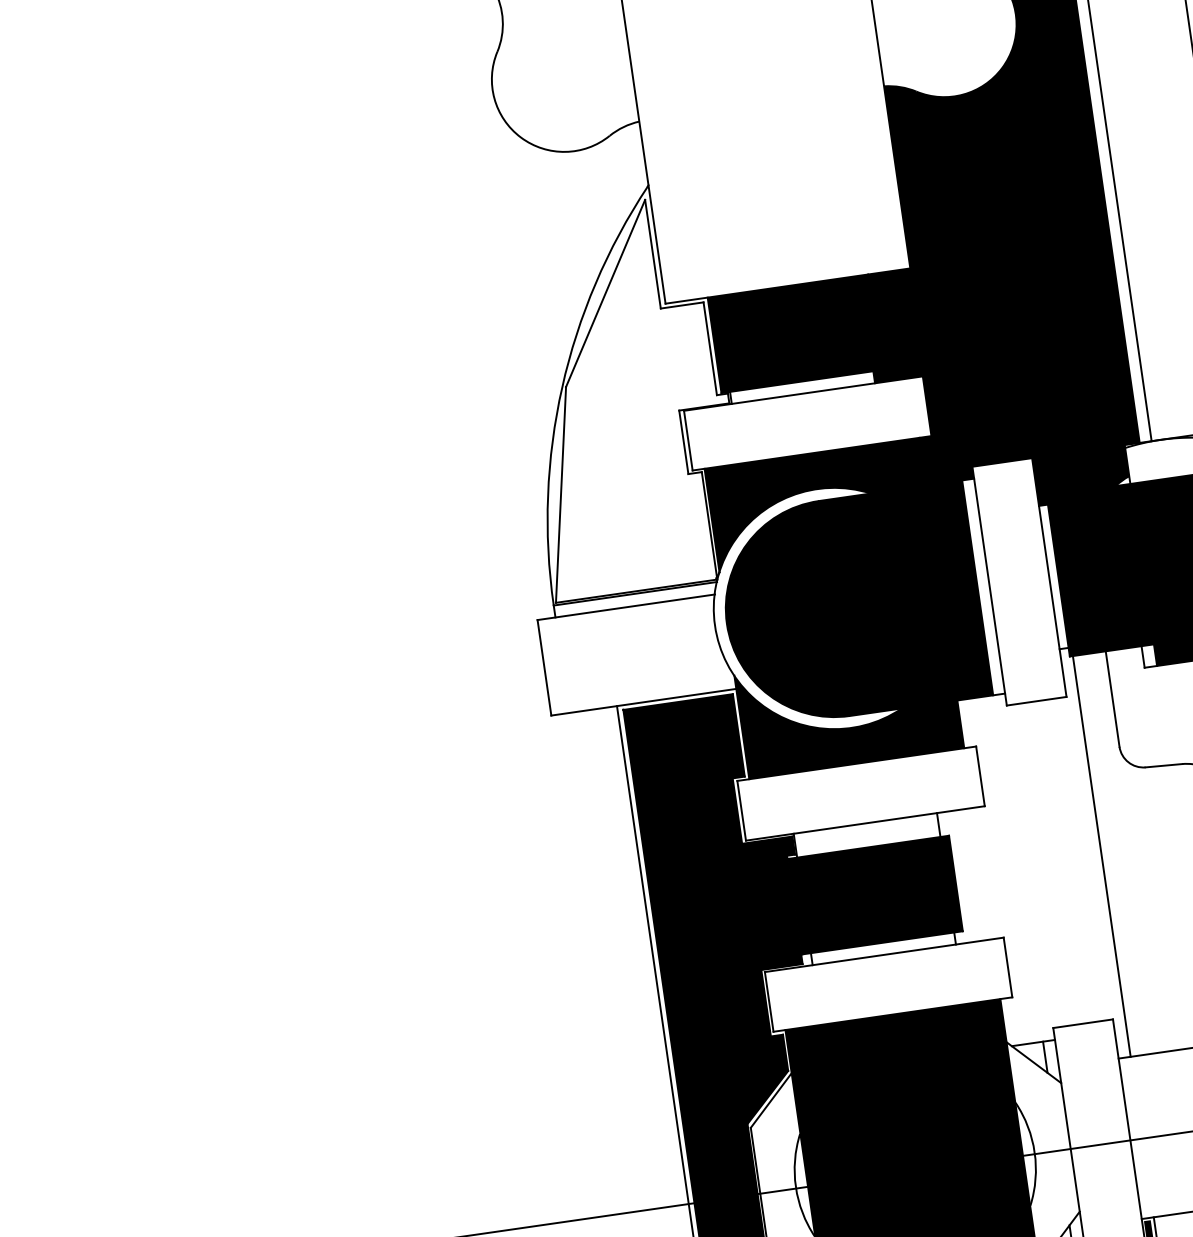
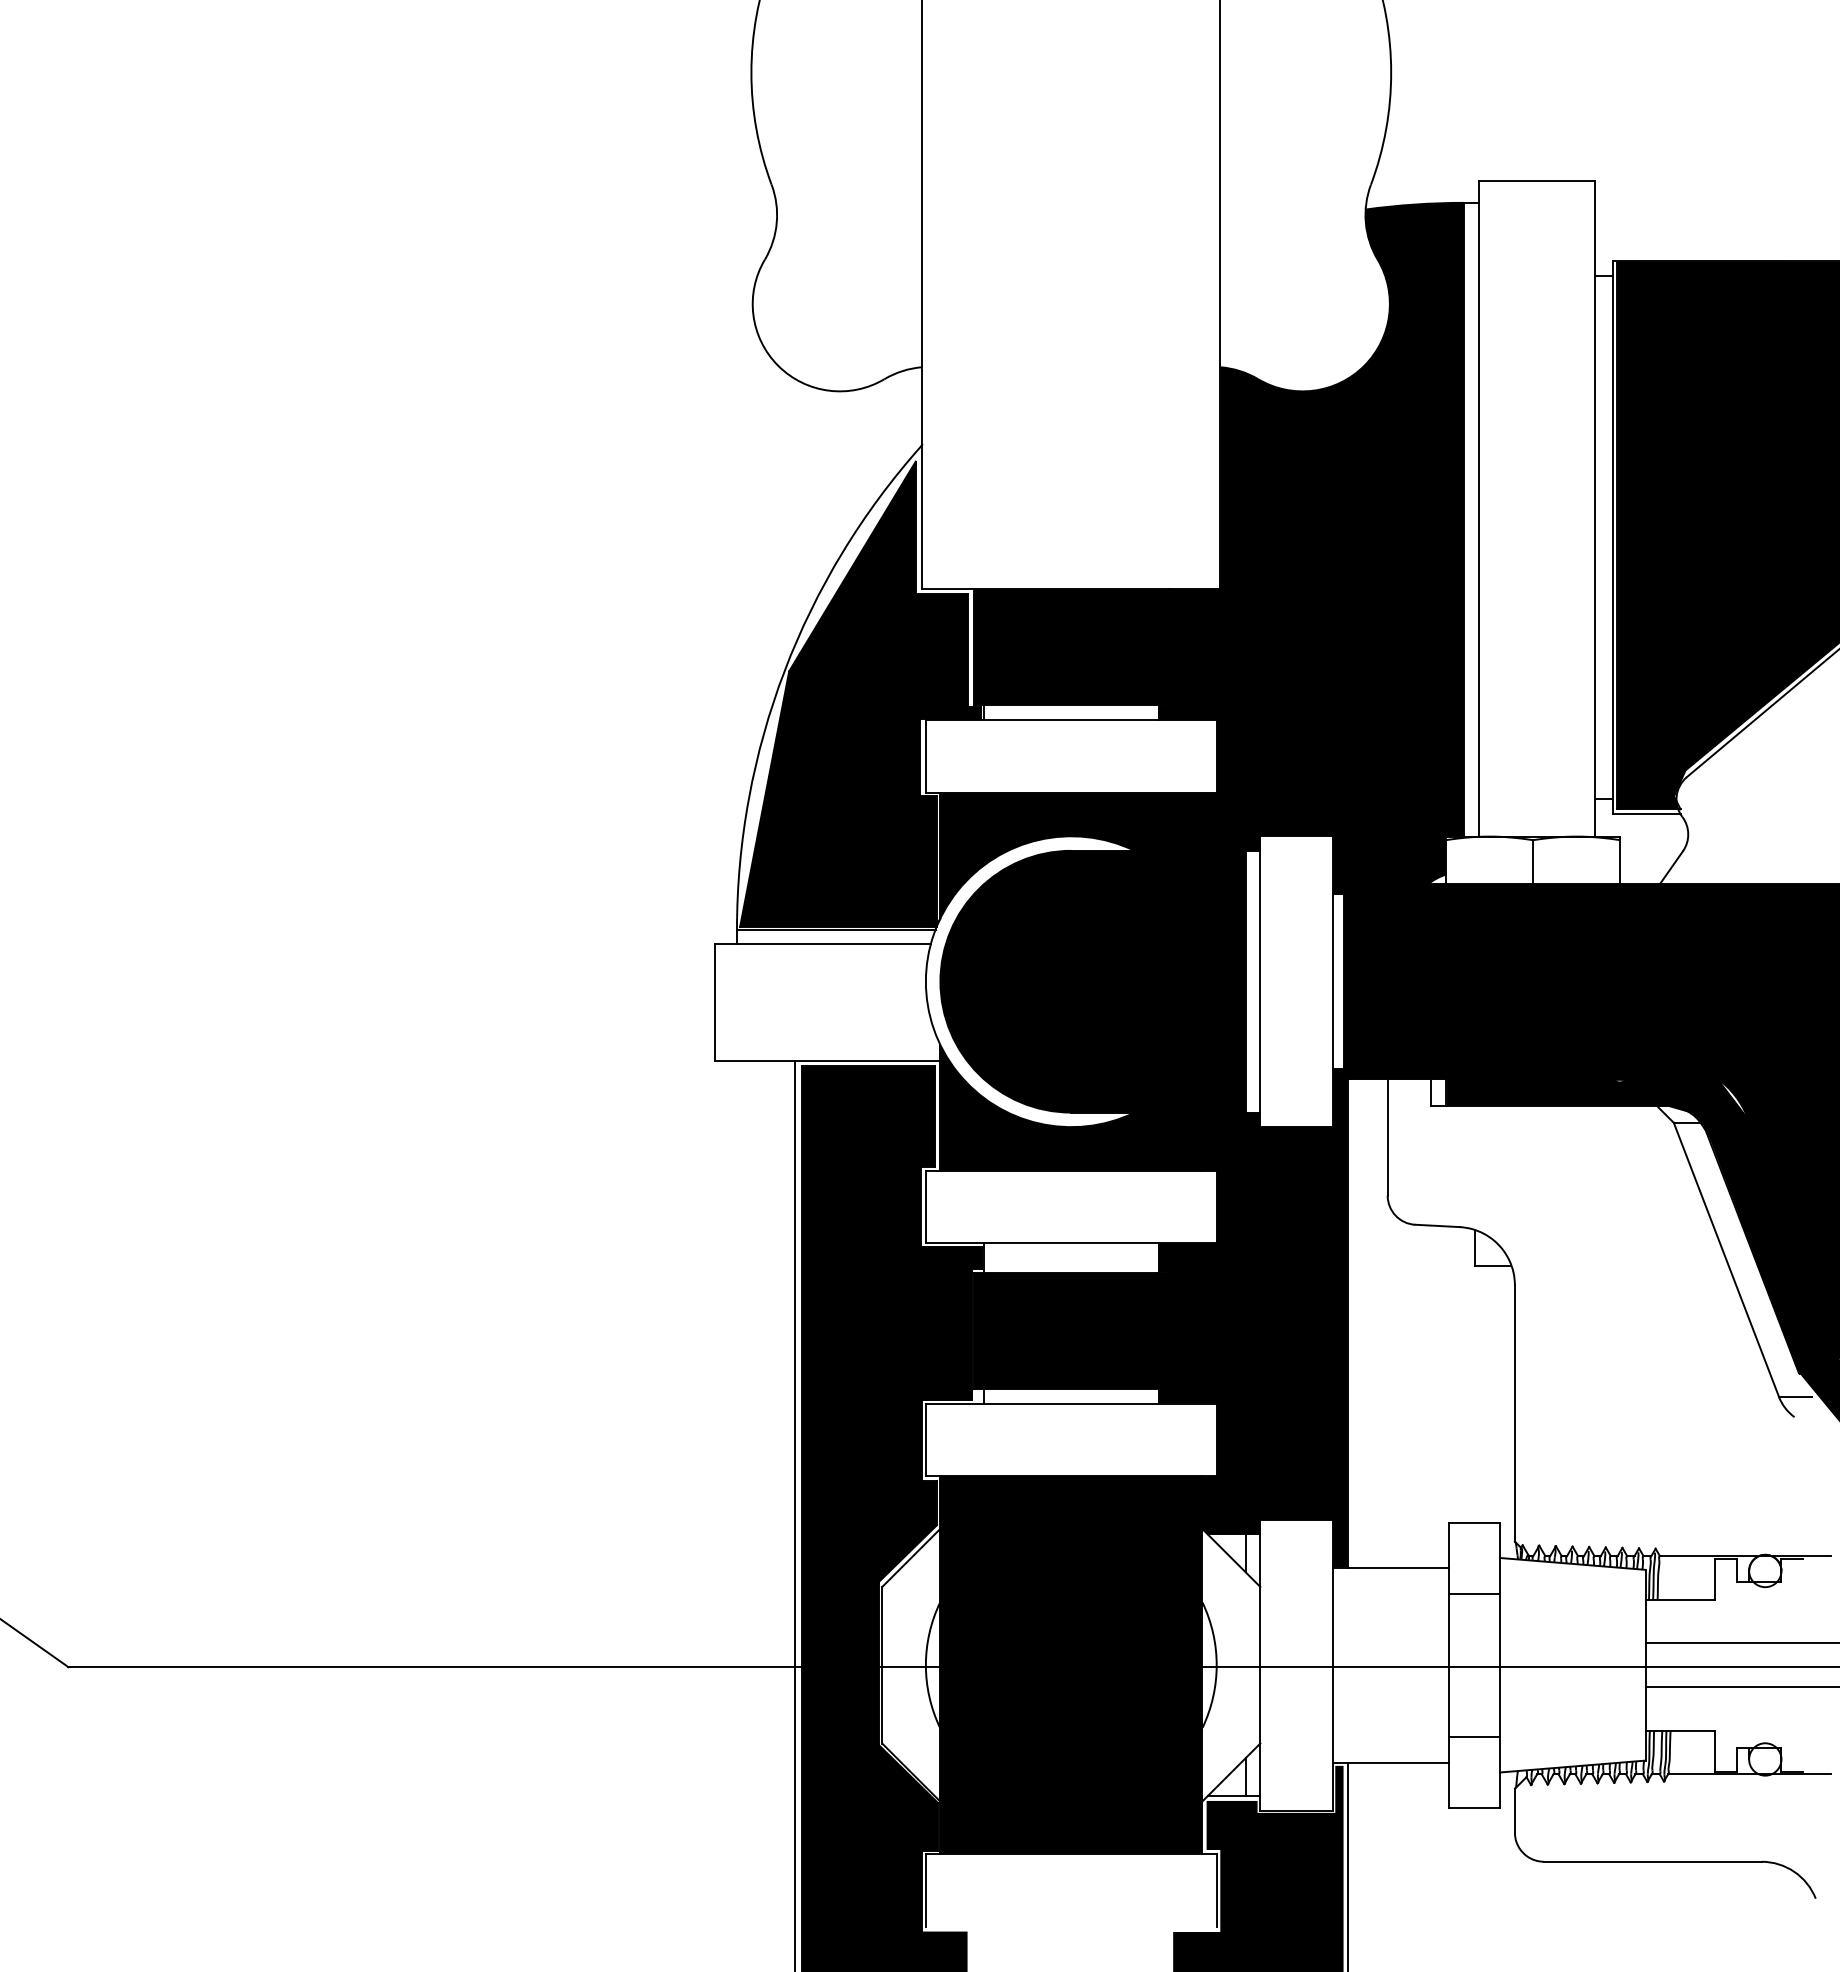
fill: (627, 397) -> (860, 694), added
fill: (1022, 862) -> (1252, 1317), added

